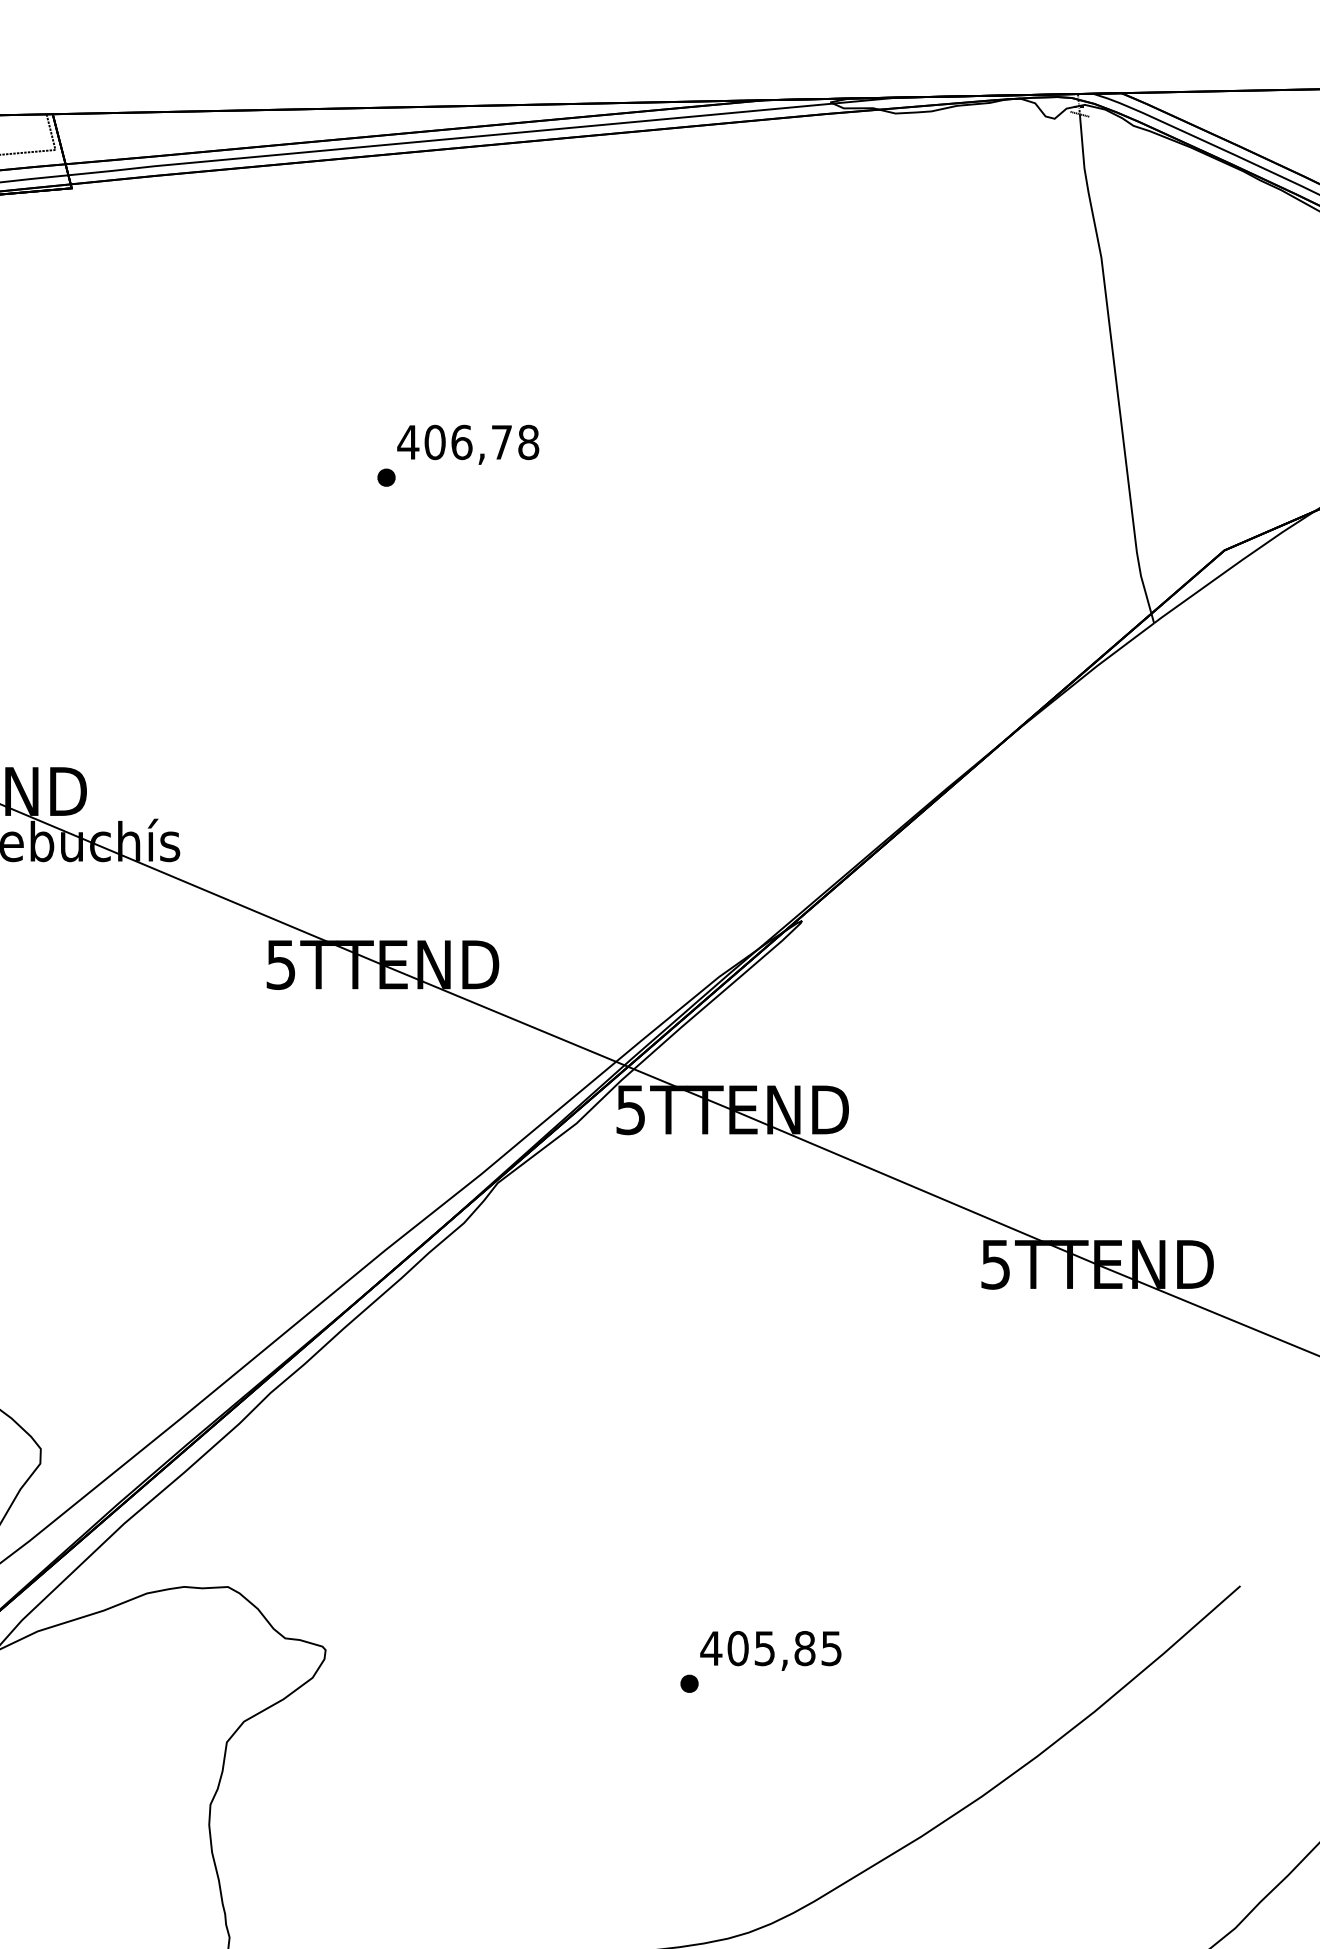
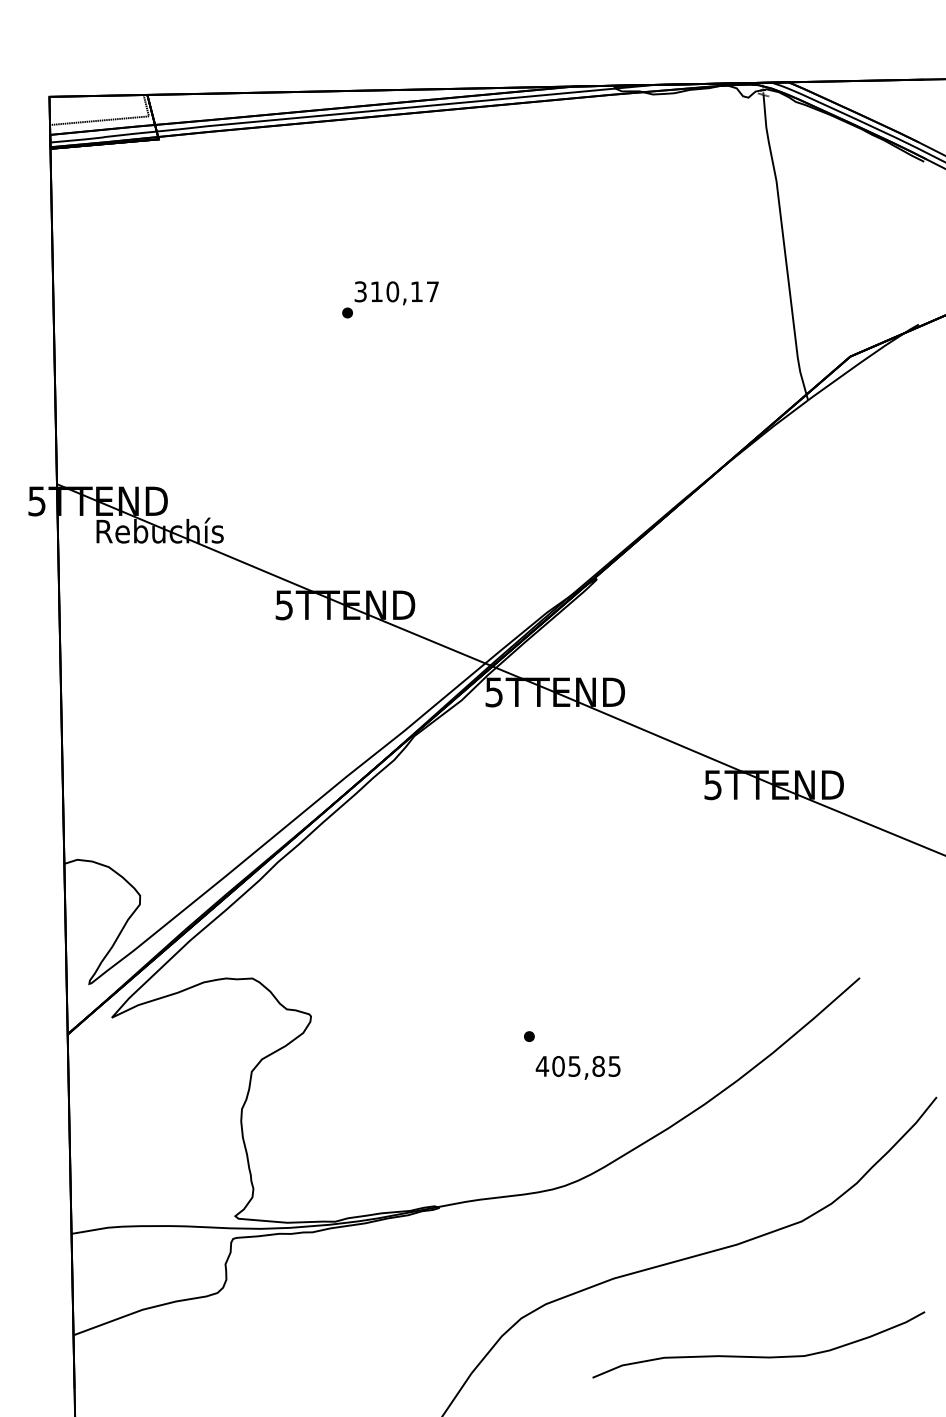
text: (468, 441) -> (396, 291), 406,78 -> 310,17
text: (769, 1650) -> (577, 1067), moved

